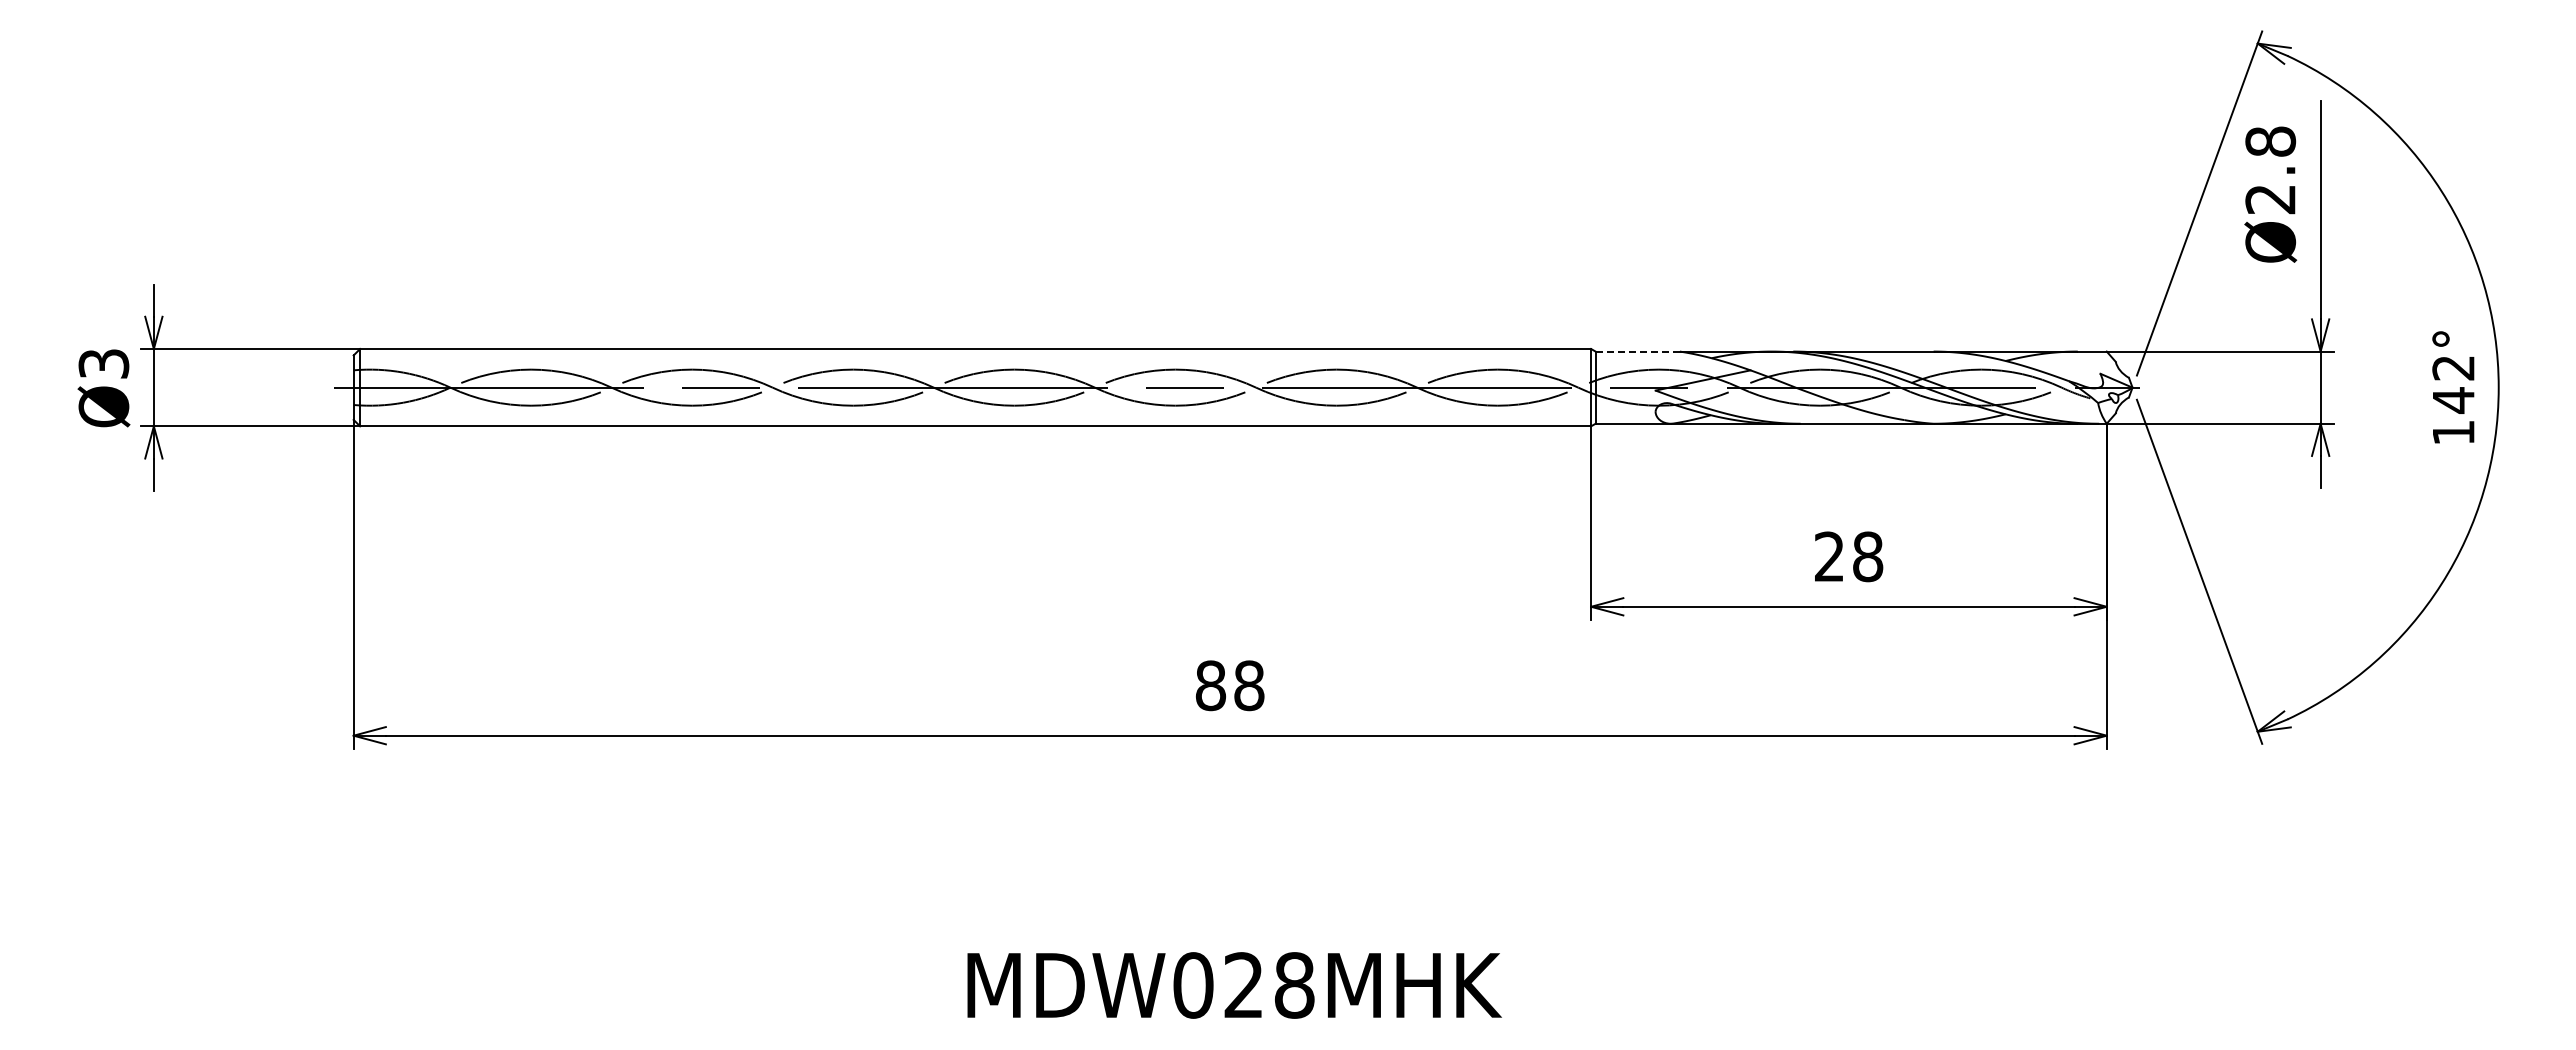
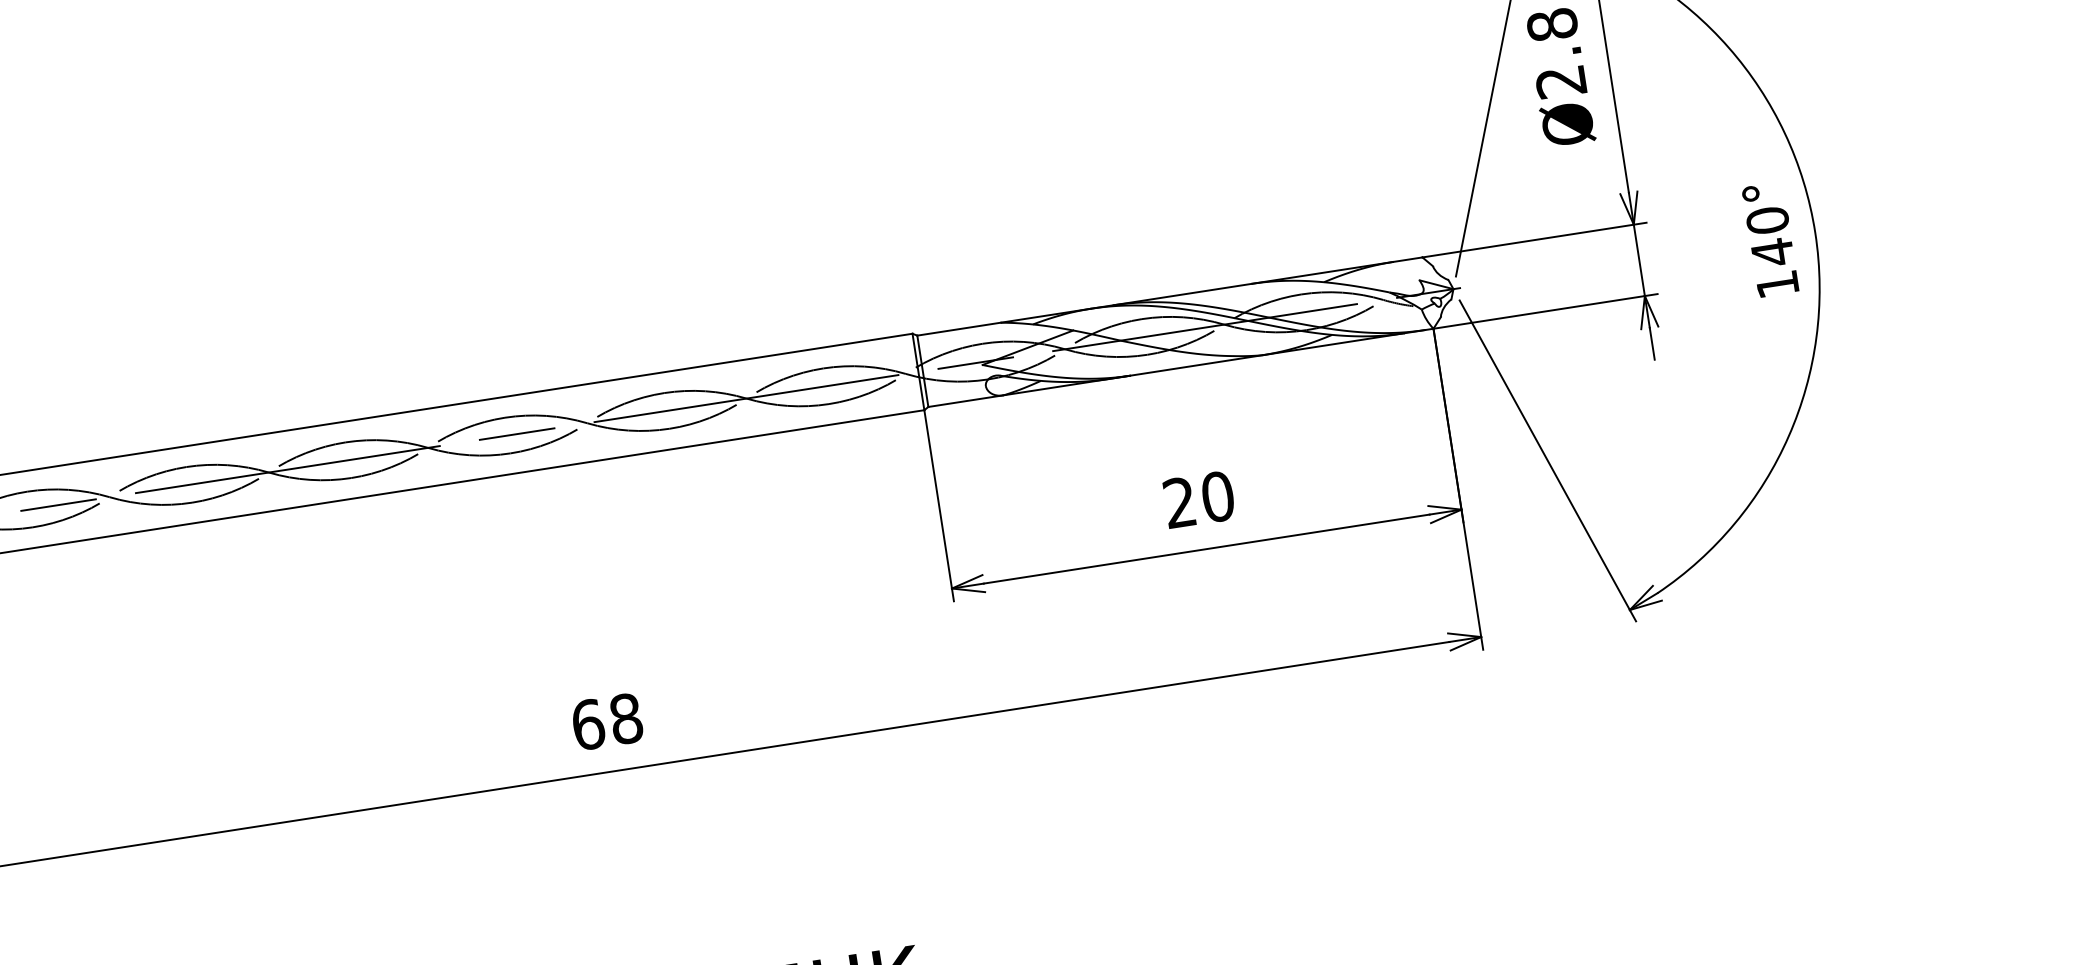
line: (1638, 351) -> (959, 328), dashed -> solid
text: (2453, 367) -> (1767, 220), 142° -> 140°
text: (1868, 556) -> (1218, 496), 28 -> 20
text: (1210, 685) -> (587, 724), 88 -> 68

